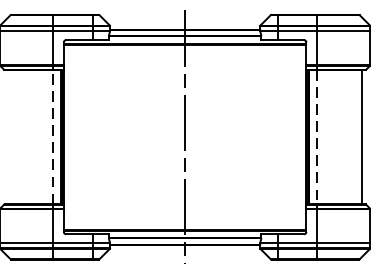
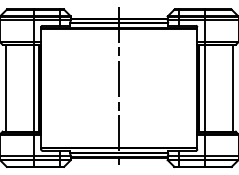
line: (8, 136) -> (5, 87), added
line: (53, 136) -> (34, 87), dashed -> solid
line: (317, 137) -> (204, 88), dashed -> solid

